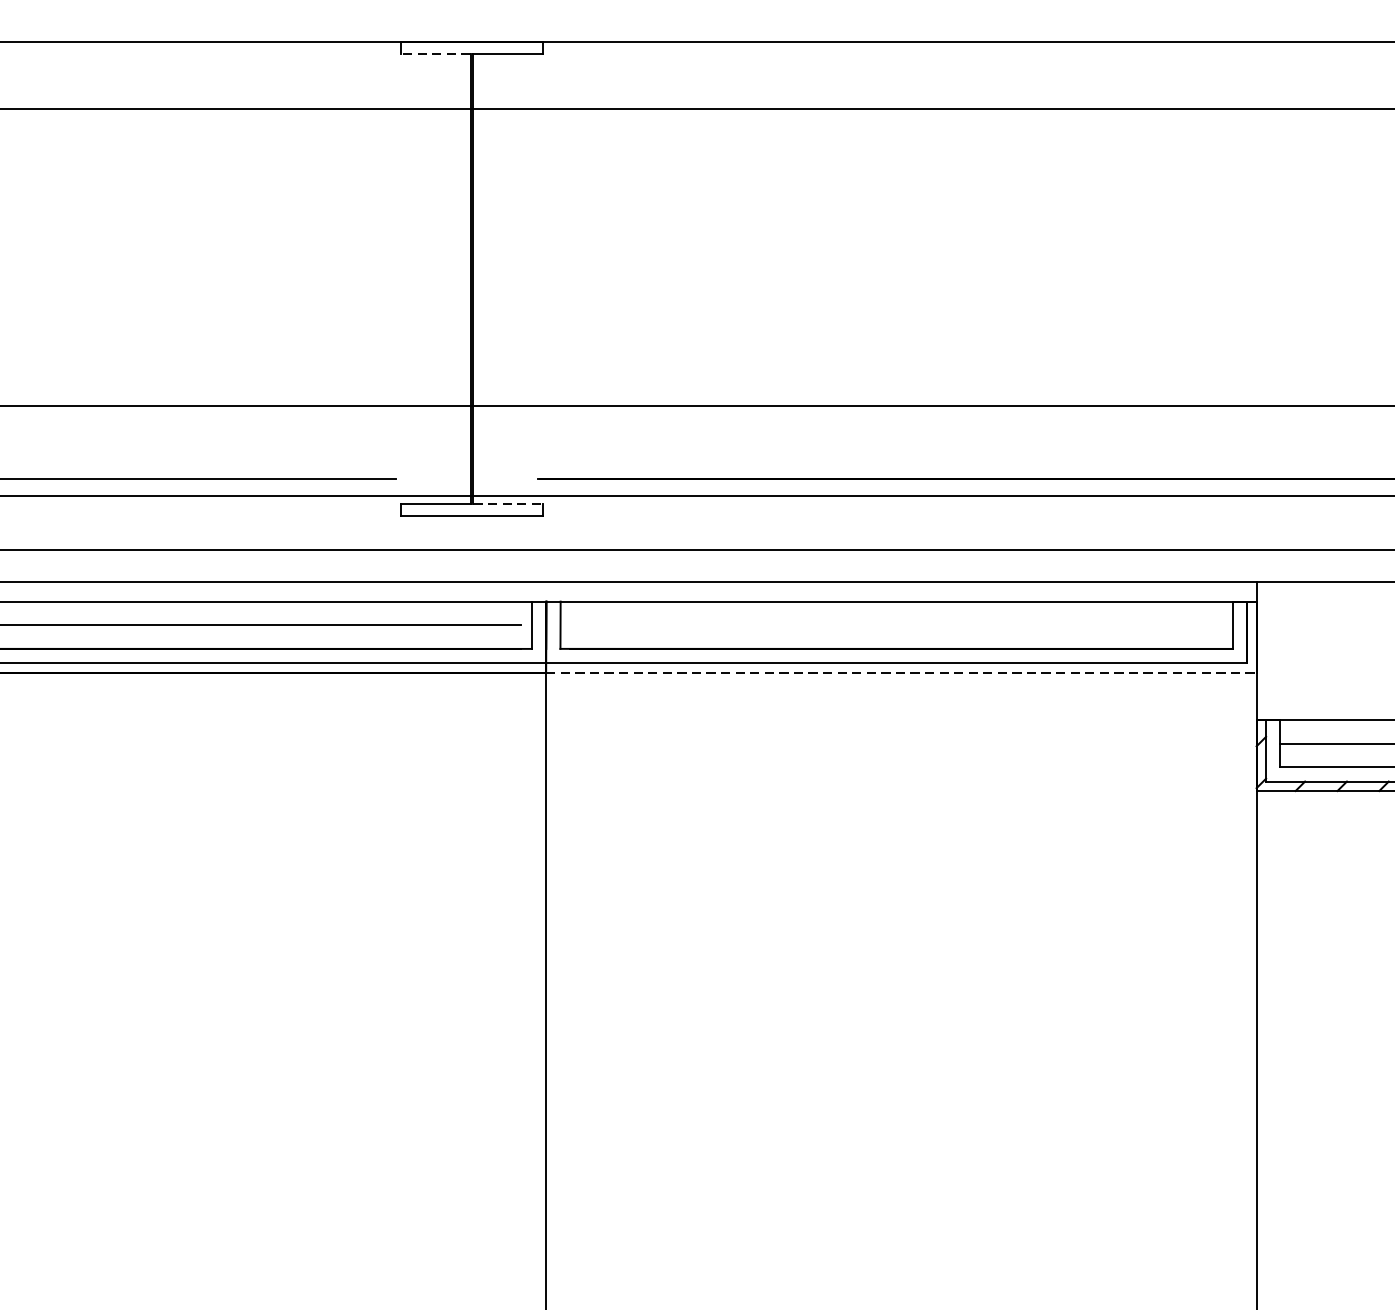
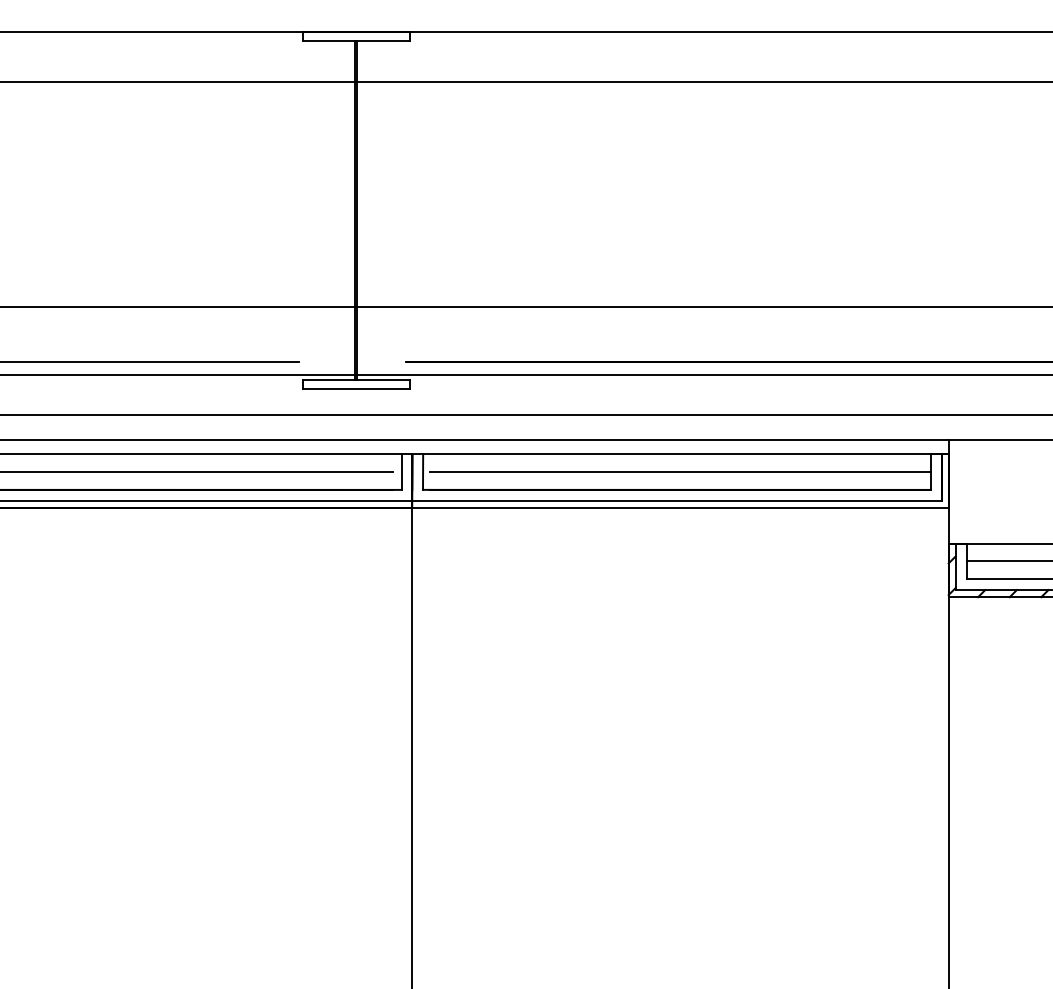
line: (435, 53) -> (328, 40), dashed -> solid
line: (509, 504) -> (384, 380), dashed -> solid
line: (901, 625) -> (680, 472), added
line: (901, 672) -> (680, 507), dashed -> solid

